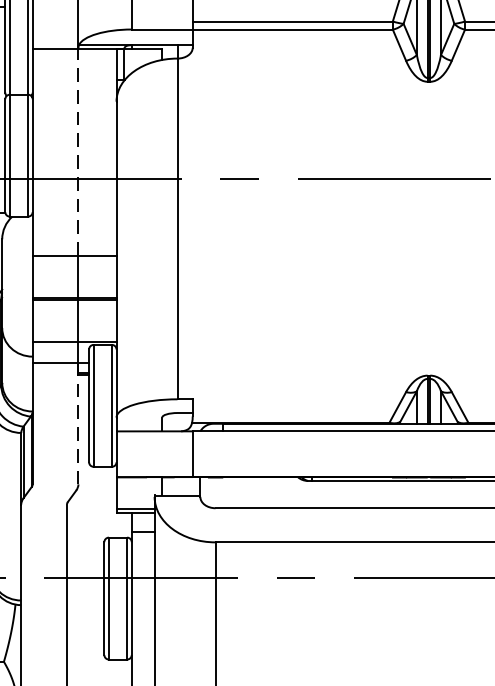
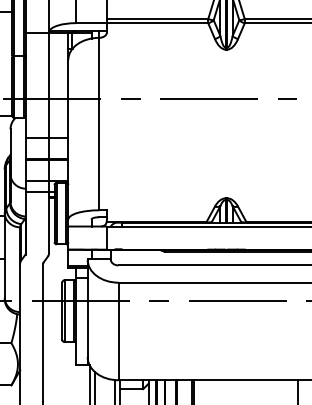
line: (79, 150) -> (49, 84), dashed -> solid
line: (79, 423) -> (49, 222), dashed -> solid

